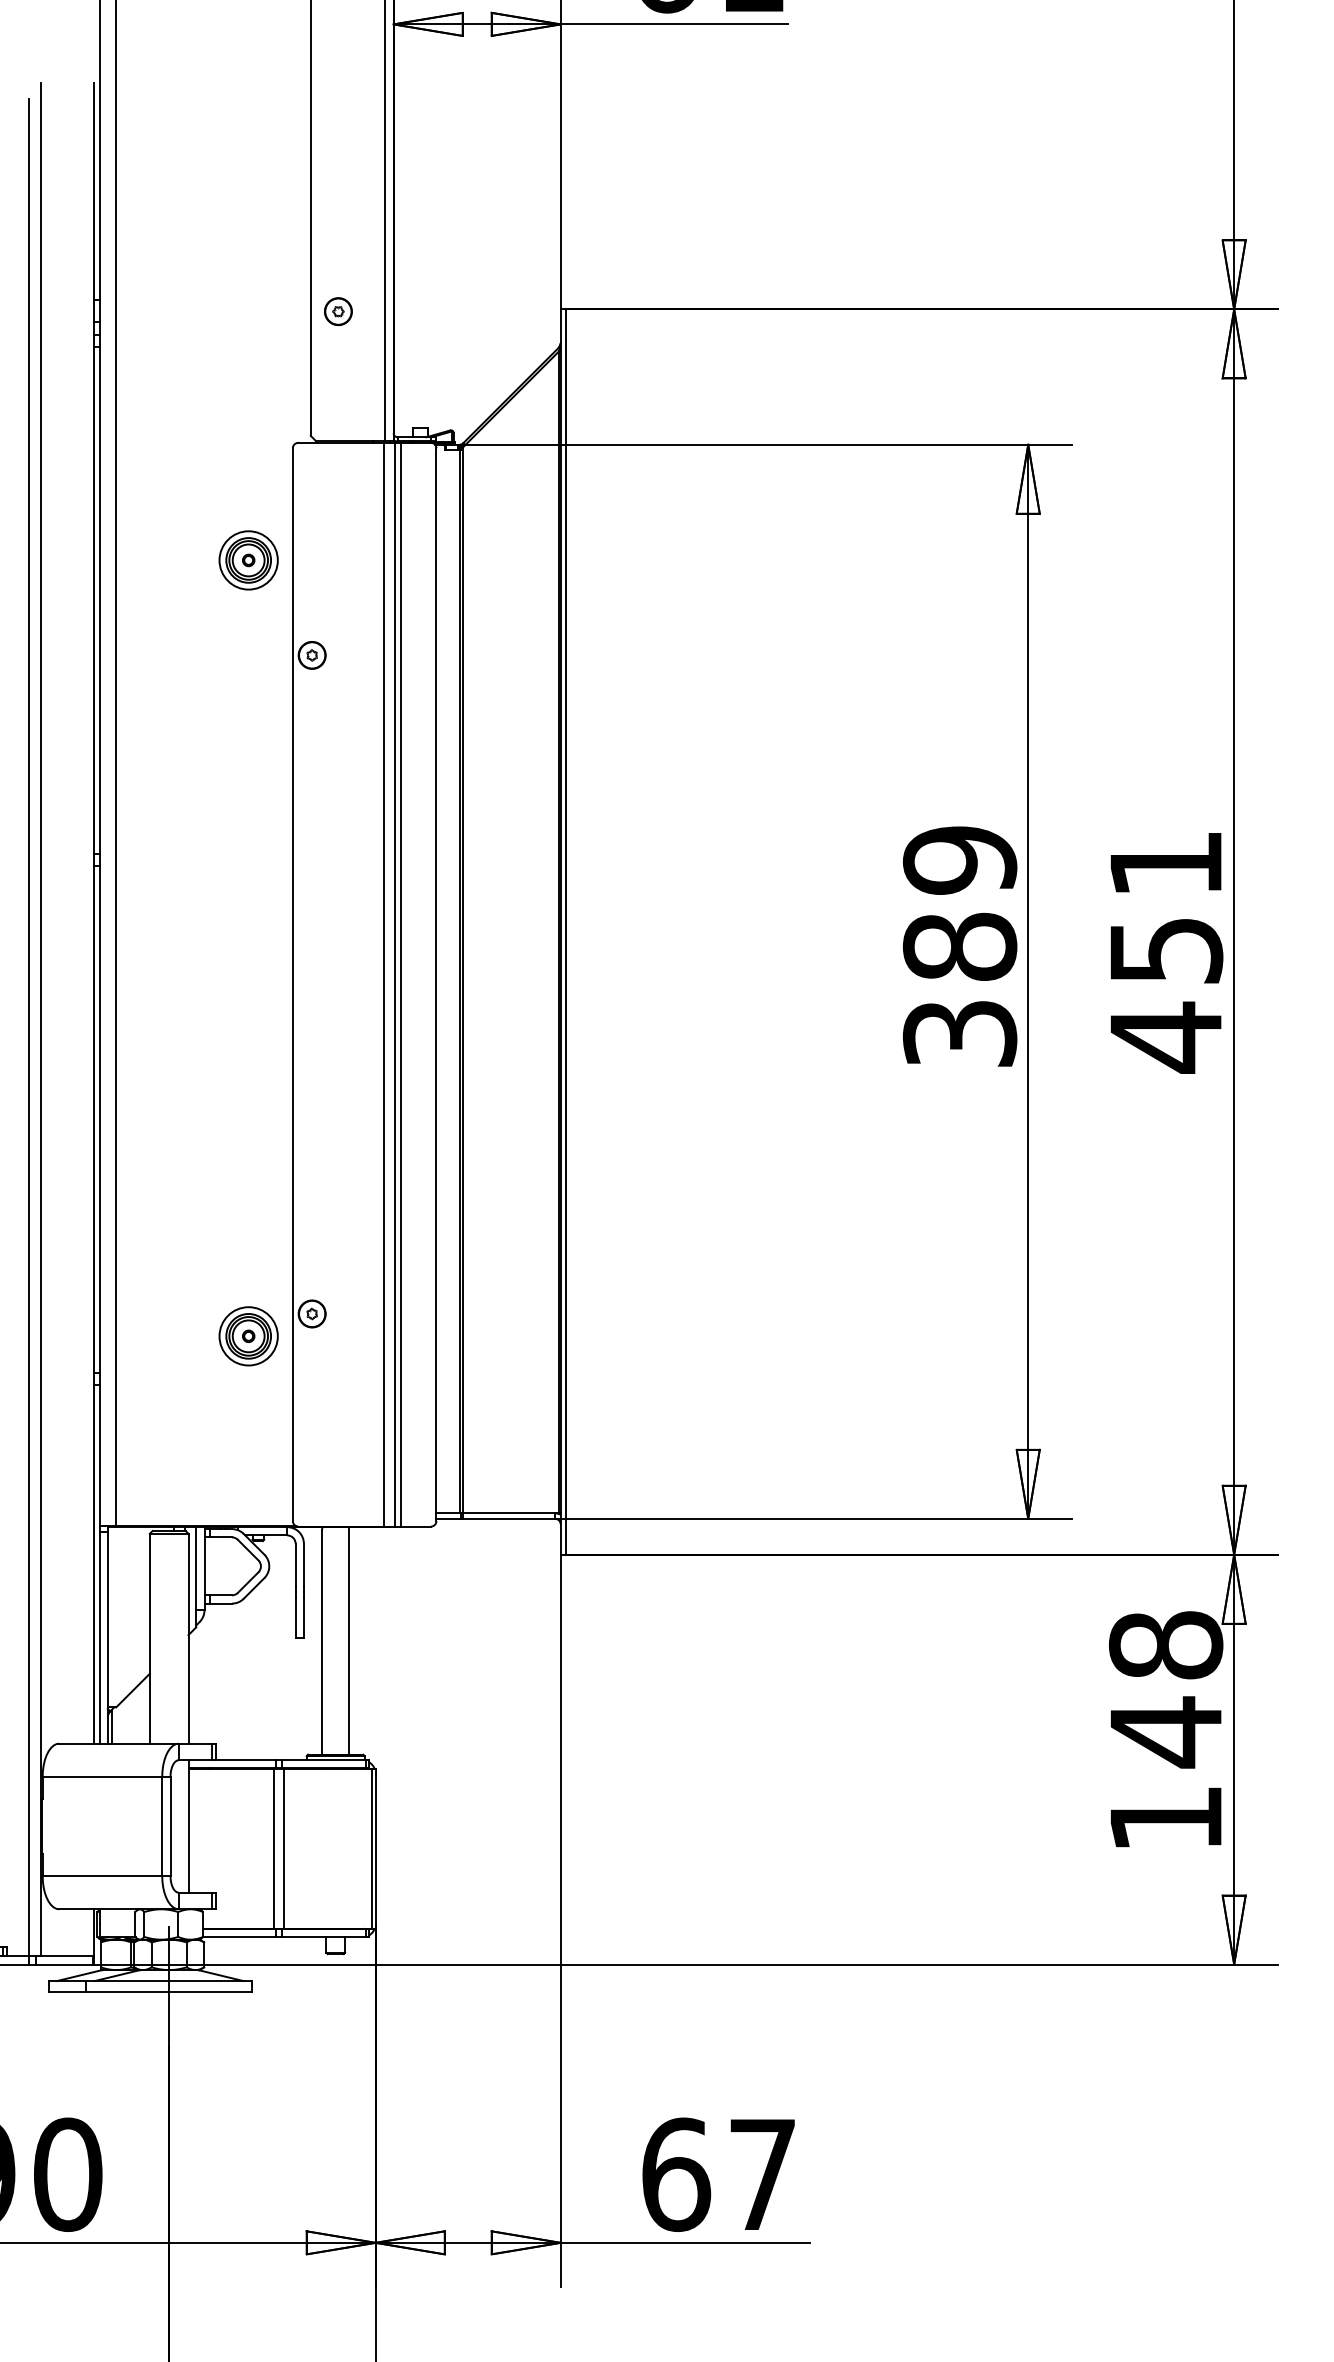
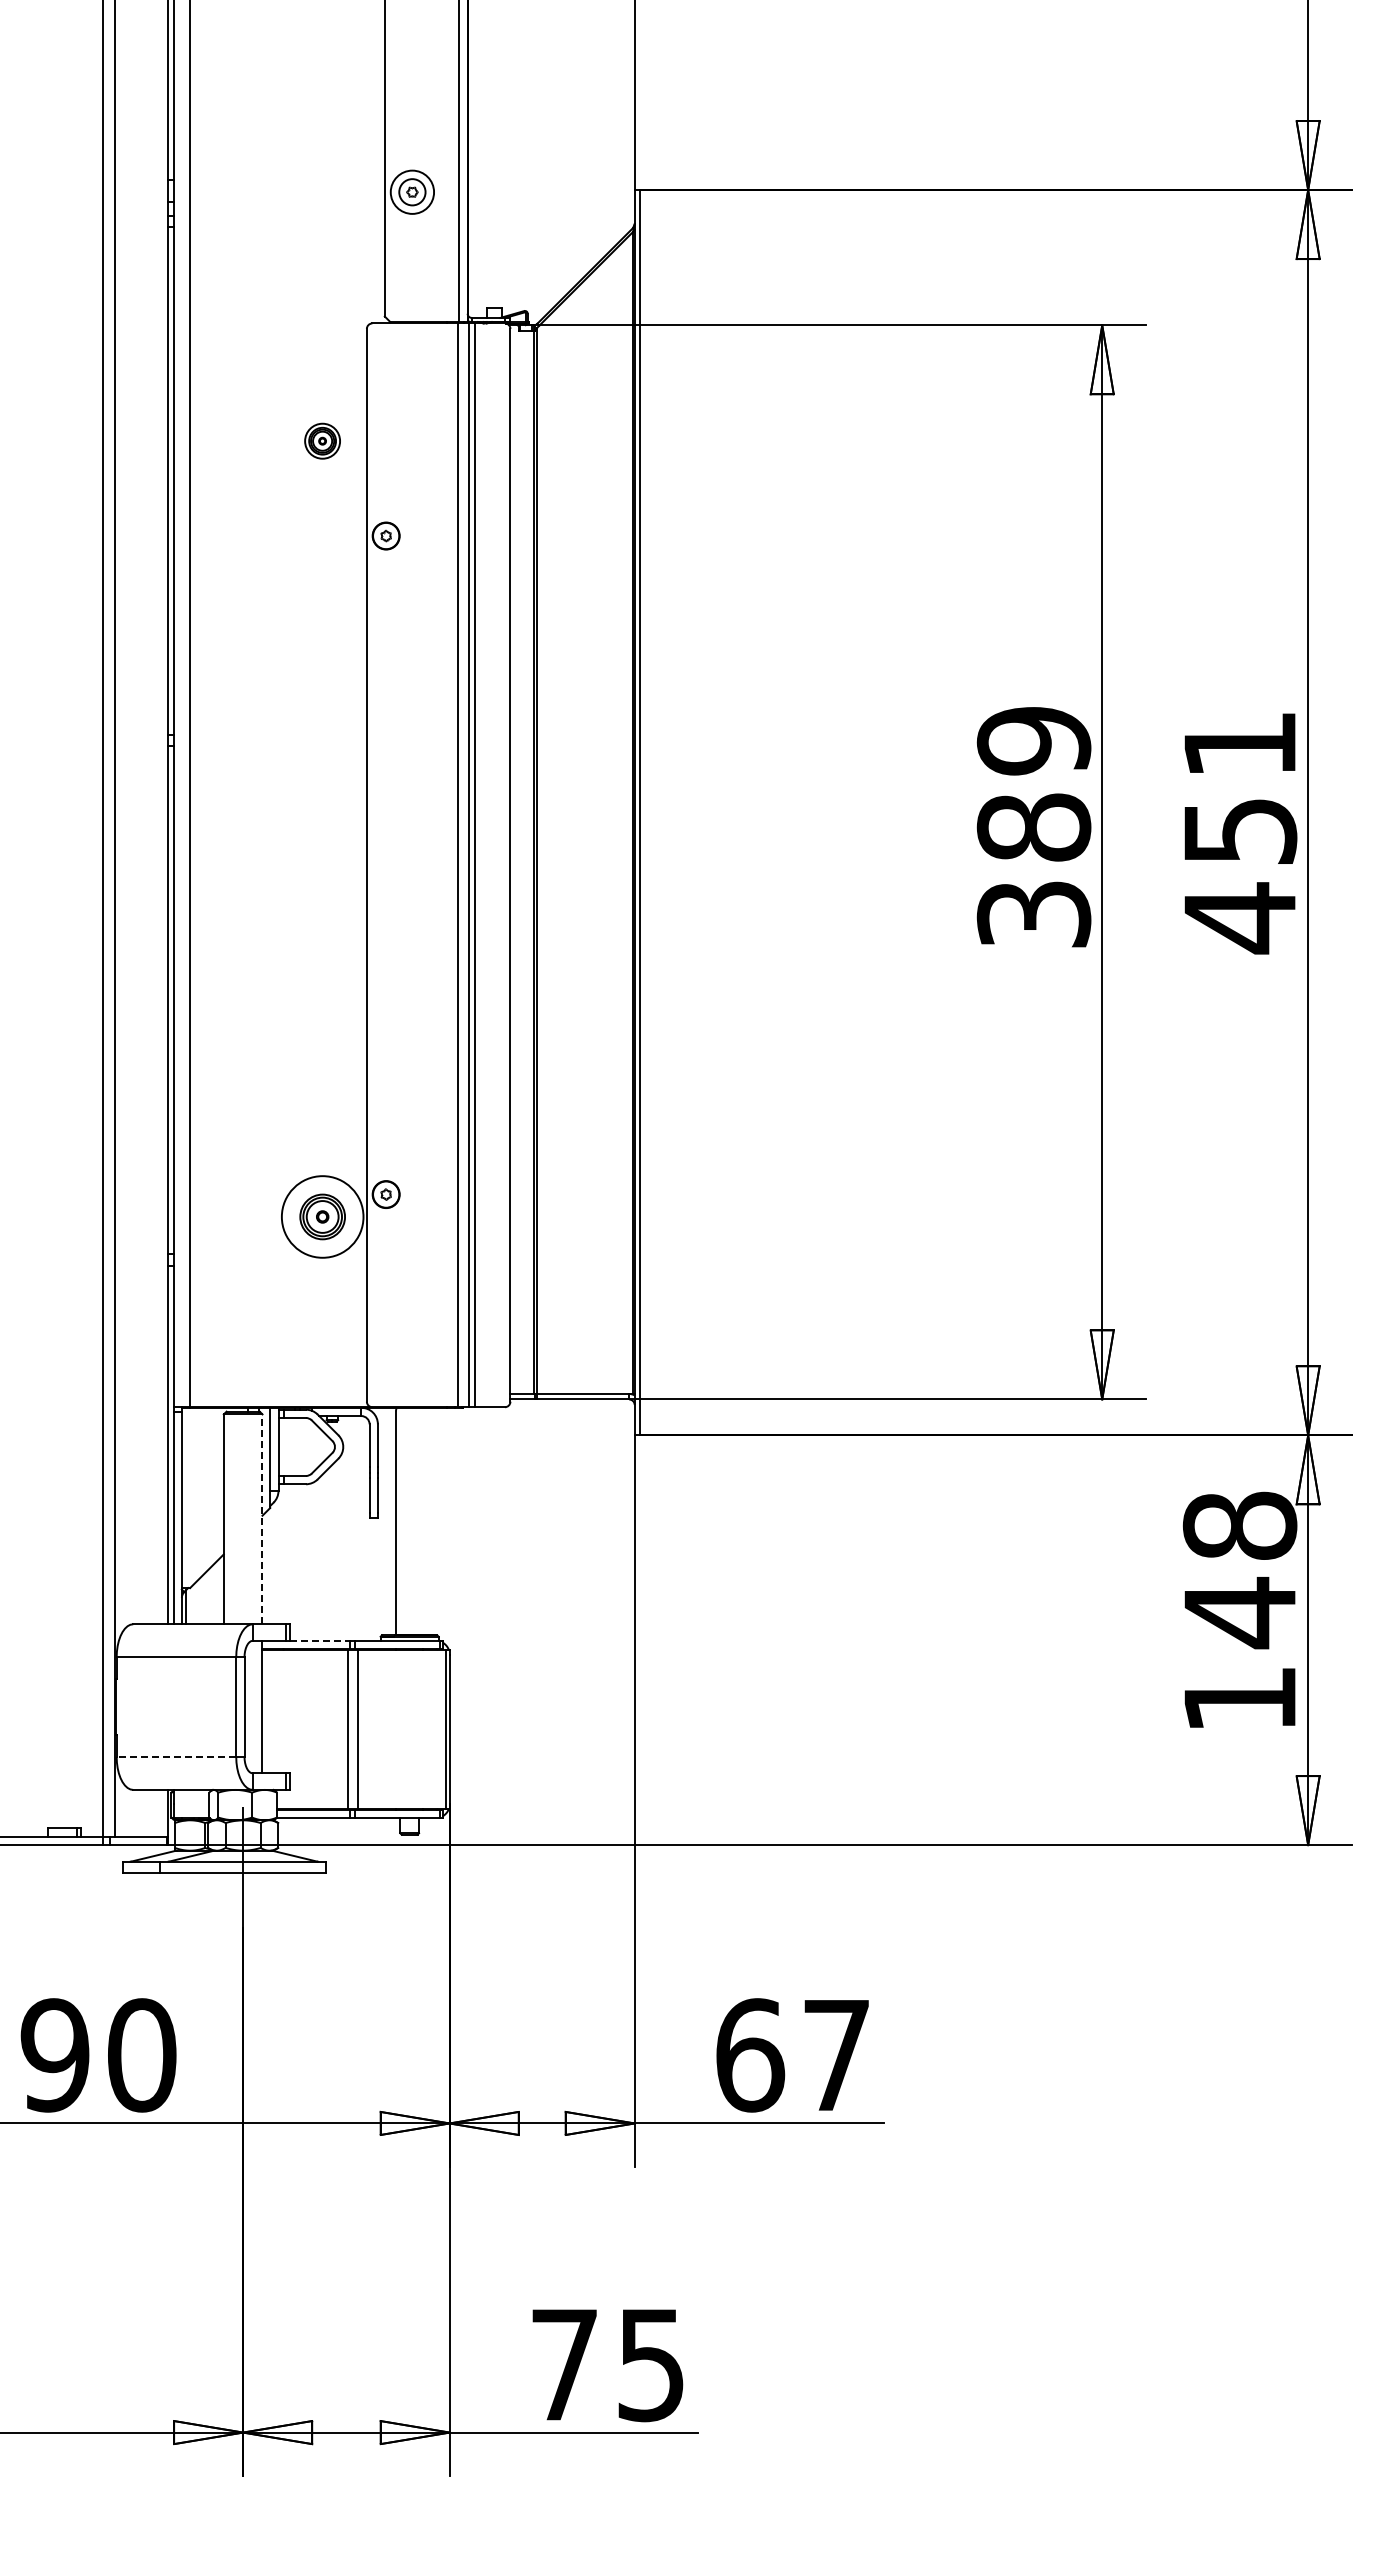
circle: (337, 310) -> (411, 191), size x1.6
part: (248, 560) -> (322, 441), size x0.6
circle: (248, 1335) -> (322, 1216), size x1.4
line: (188, 1638) -> (262, 1519), solid -> dashed
line: (349, 1640) -> (423, 1521), removed
line: (246, 1759) -> (320, 1640), solid -> dashed
line: (102, 1875) -> (176, 1756), solid -> dashed

